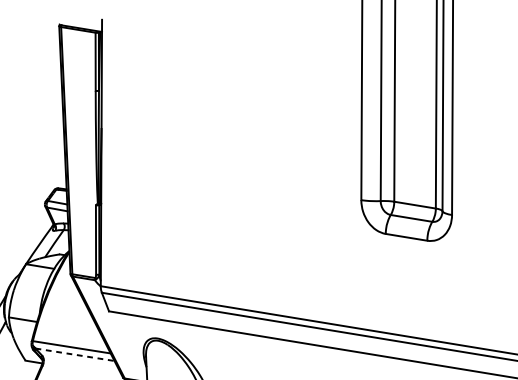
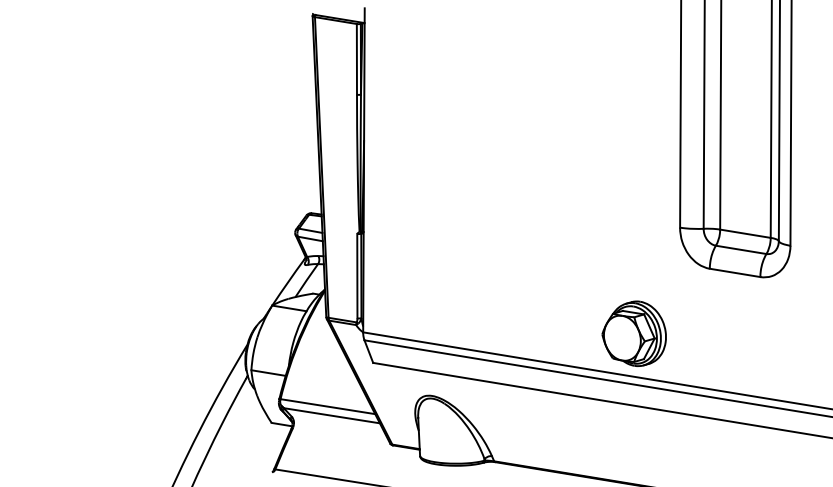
part: (323, 287) -> (633, 333), added
line: (74, 354) -> (331, 415), dashed -> solid

